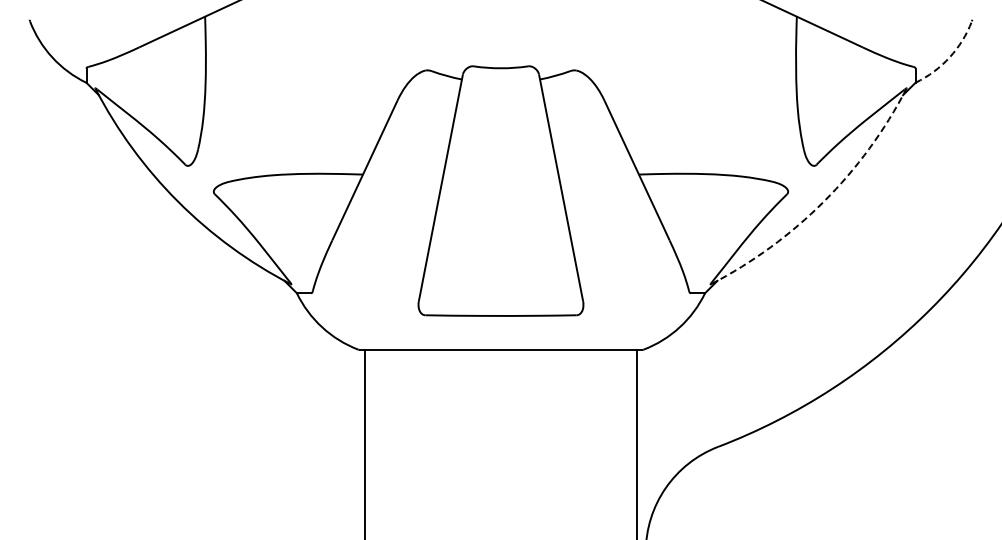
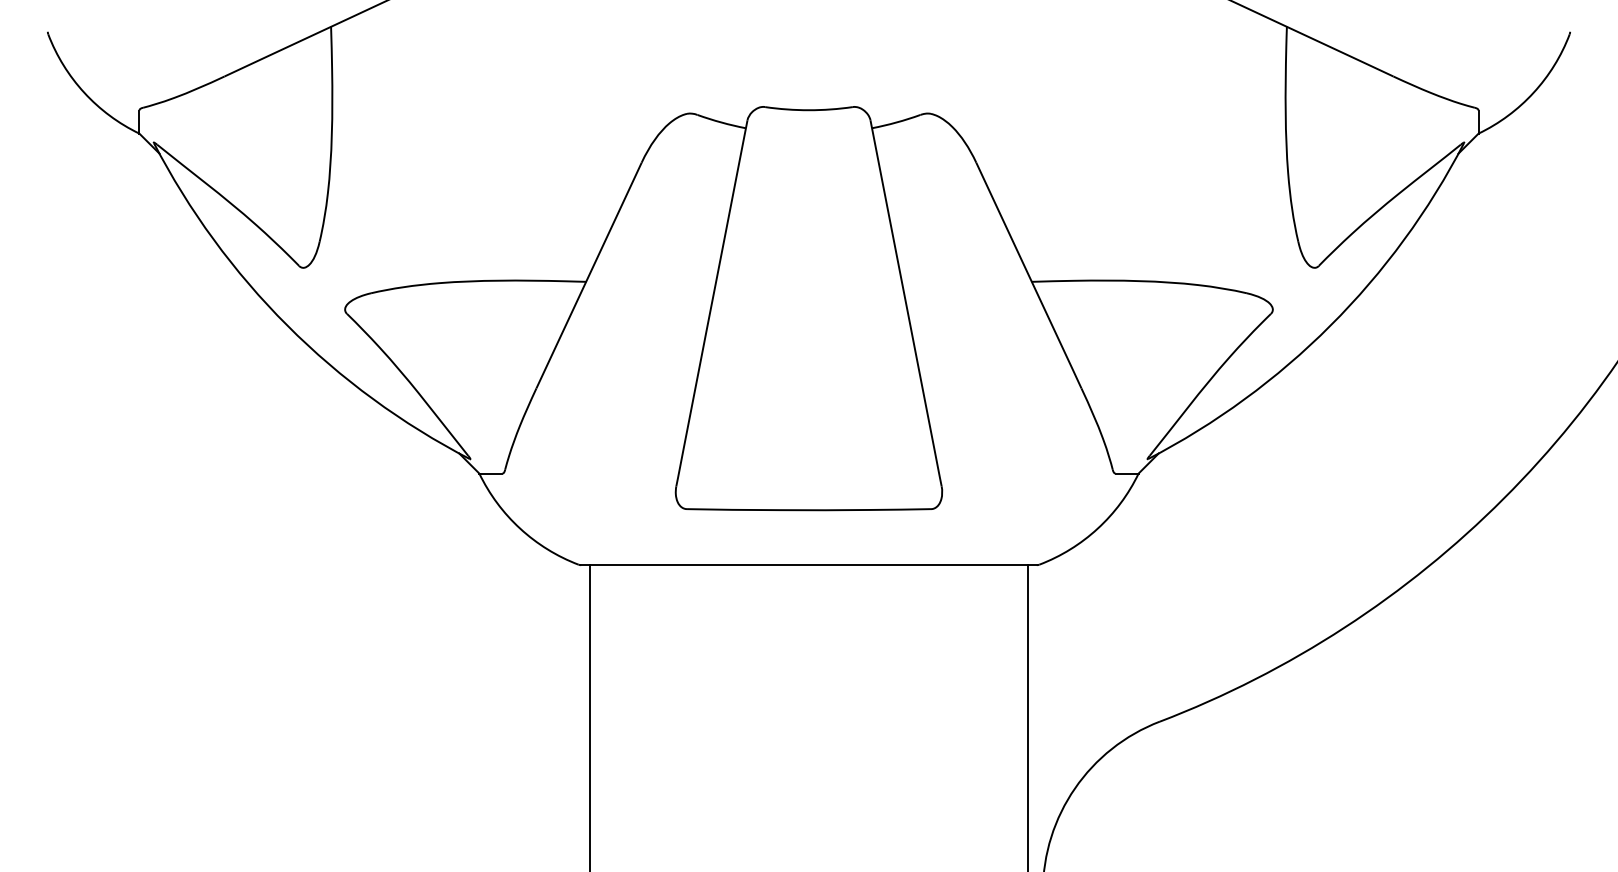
arc: (949, 57) -> (1533, 92), dashed -> solid
arc: (823, 201) -> (1329, 325), dashed -> solid

